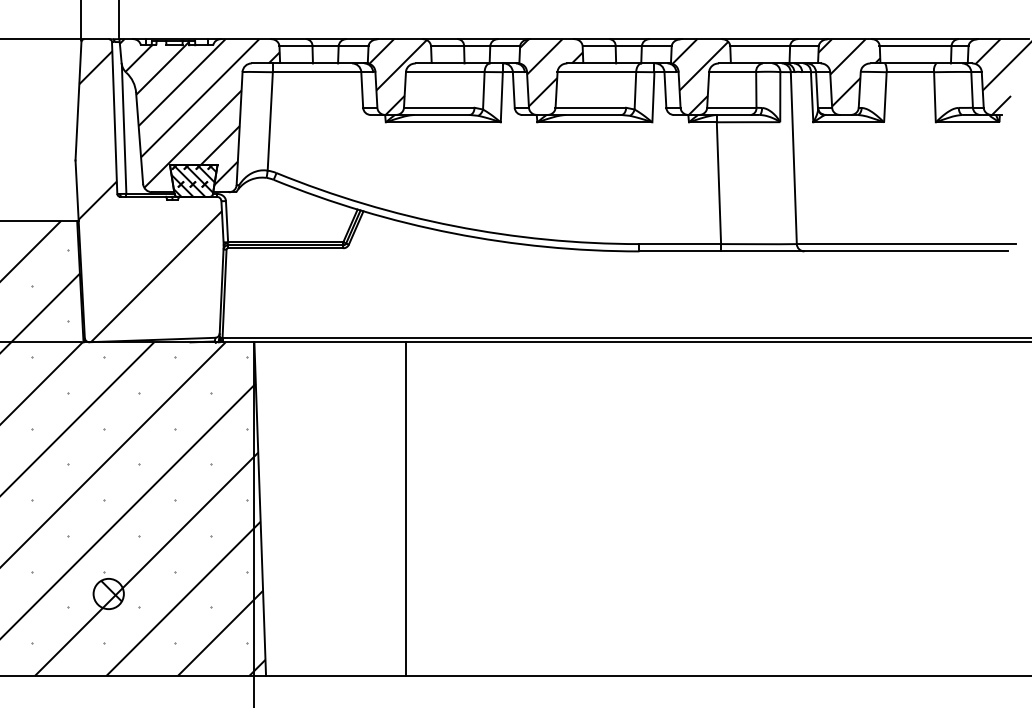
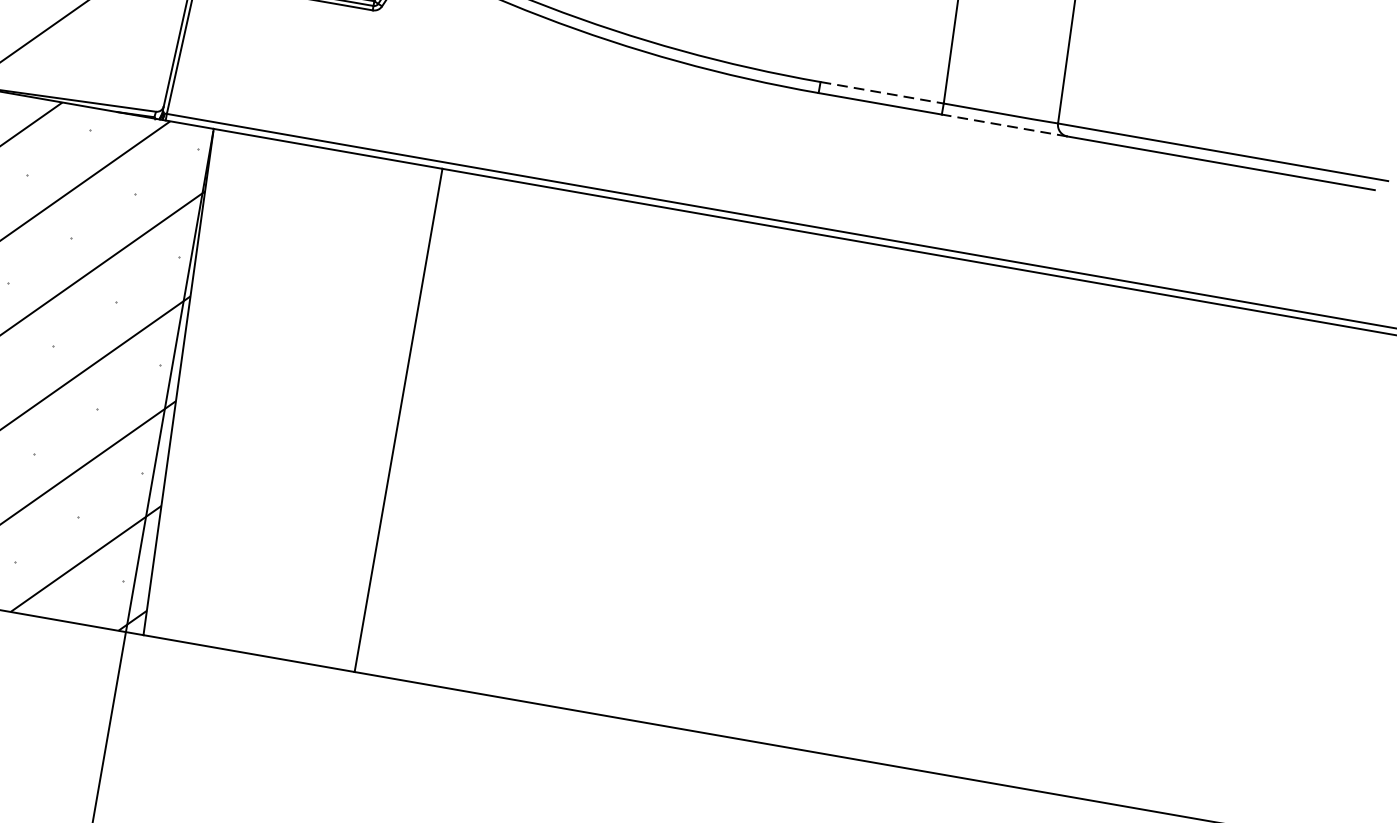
line: (680, 244) -> (882, 93), solid -> dashed
line: (762, 251) -> (1004, 125), solid -> dashed

